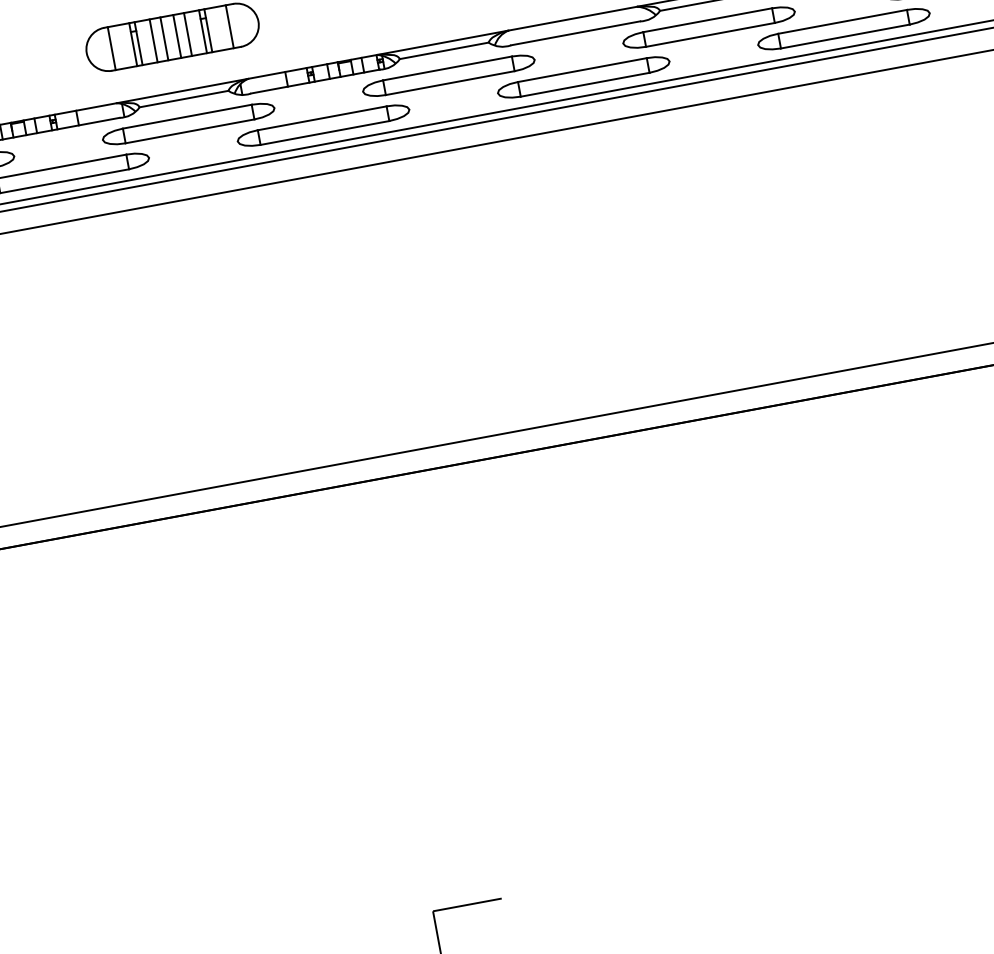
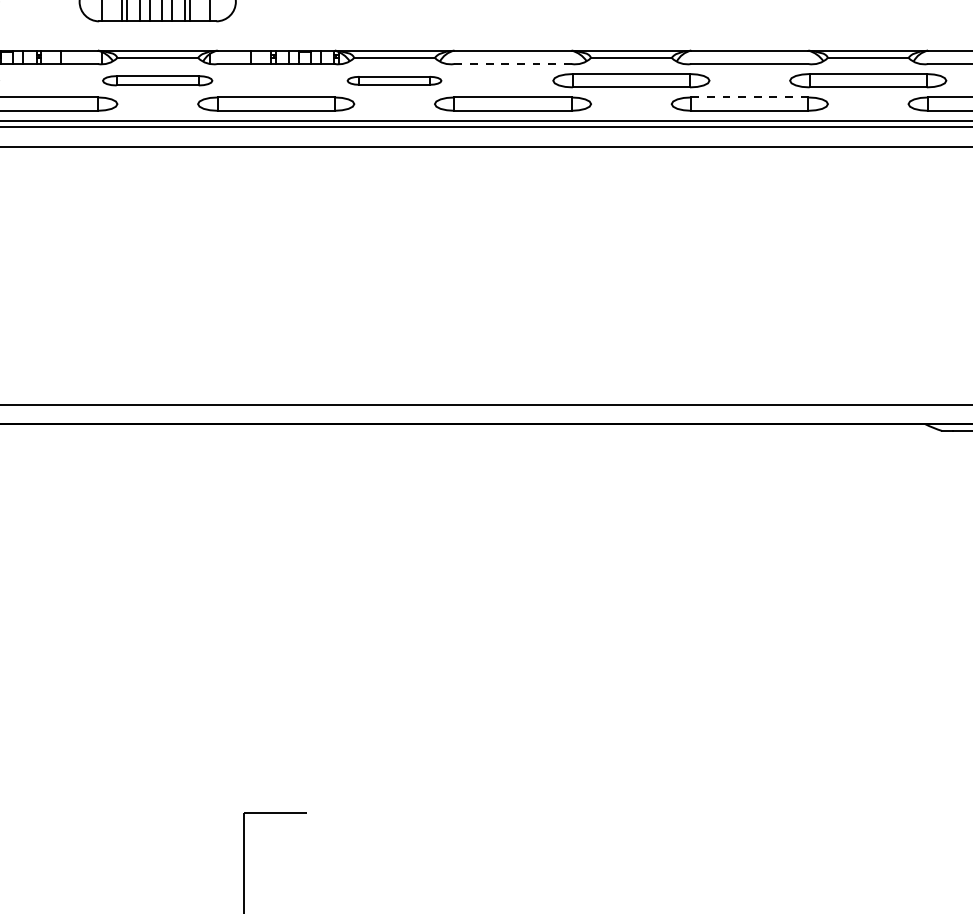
line: (842, 21) -> (749, 97), solid -> dashed
line: (576, 33) -> (513, 64), solid -> dashed
part: (448, 75) -> (394, 80), size x0.6
part: (188, 123) -> (157, 80), size x0.7

